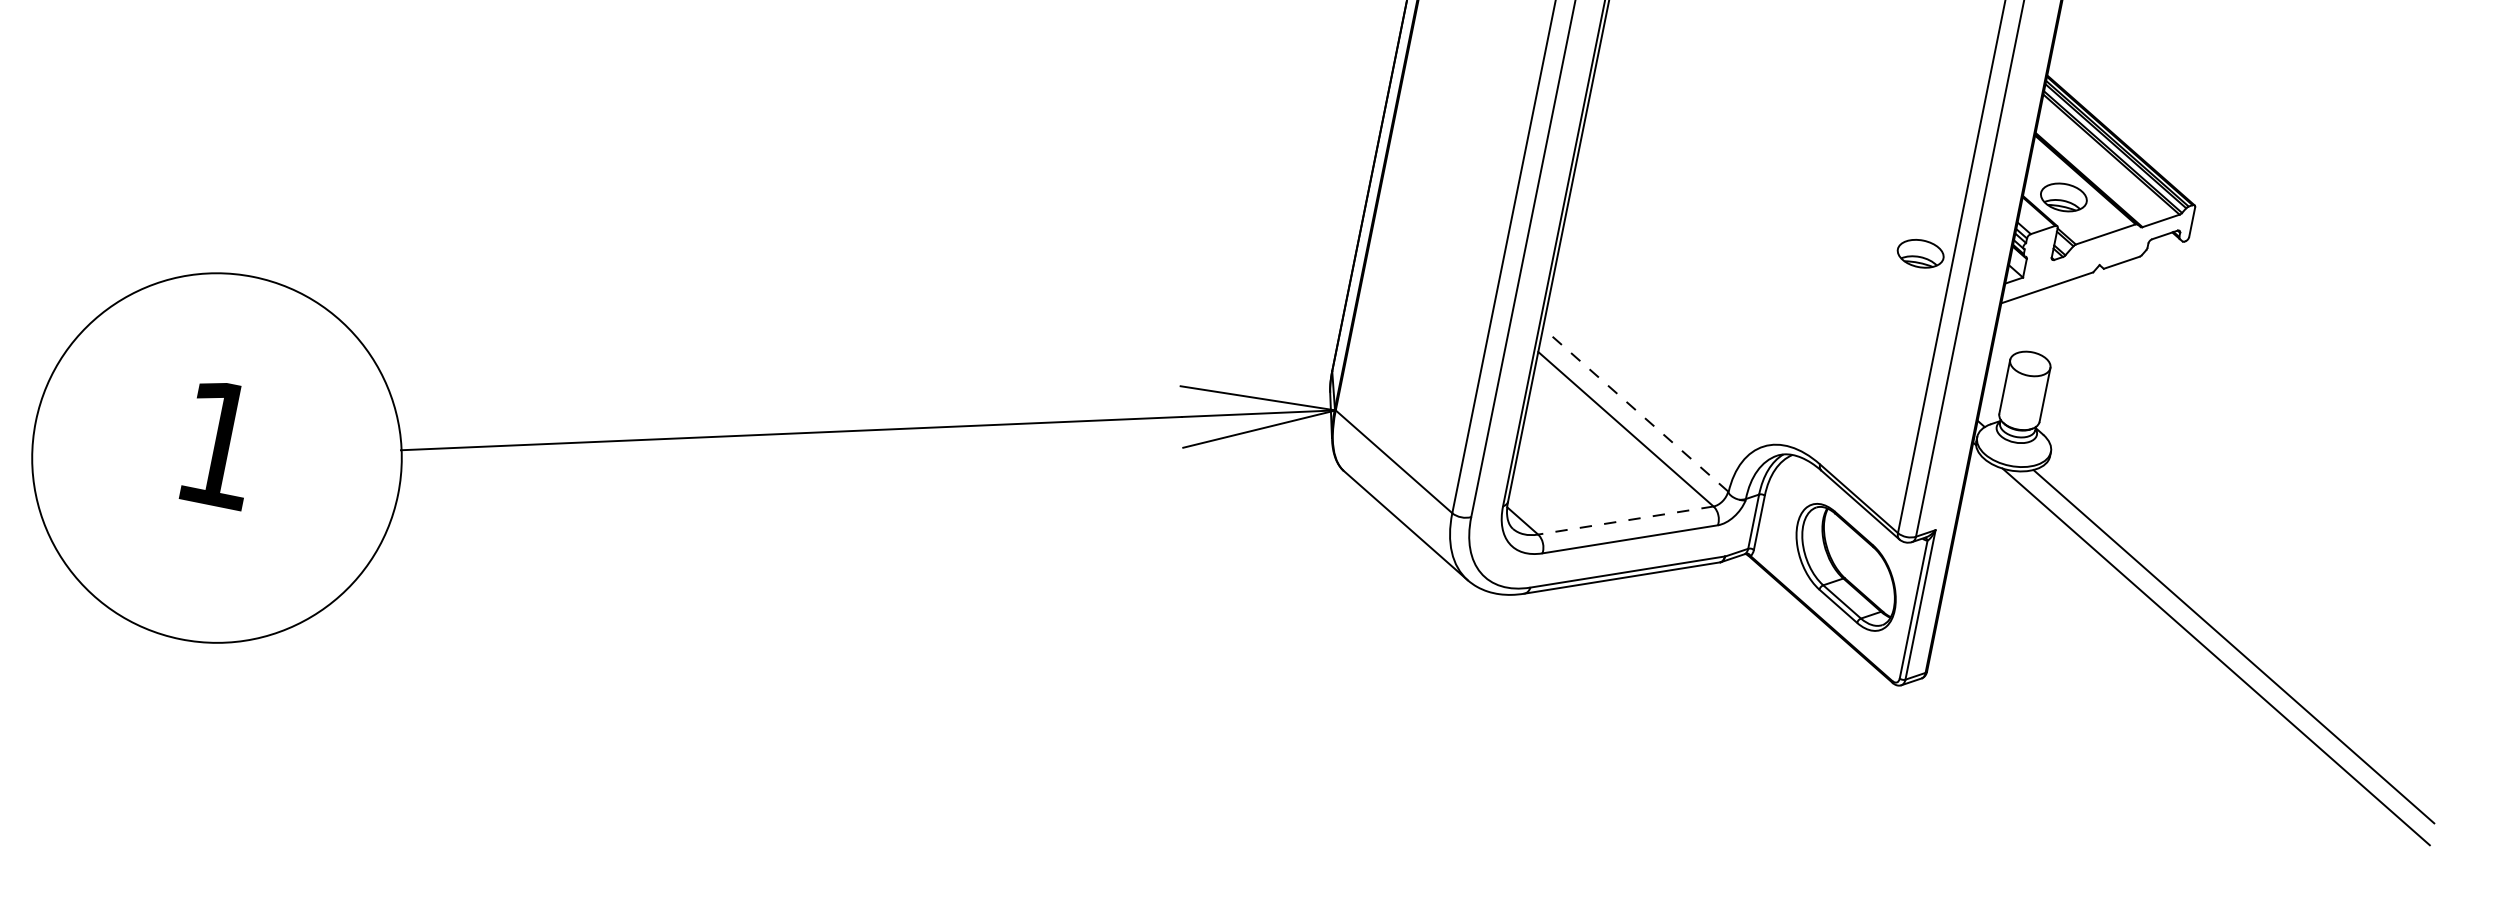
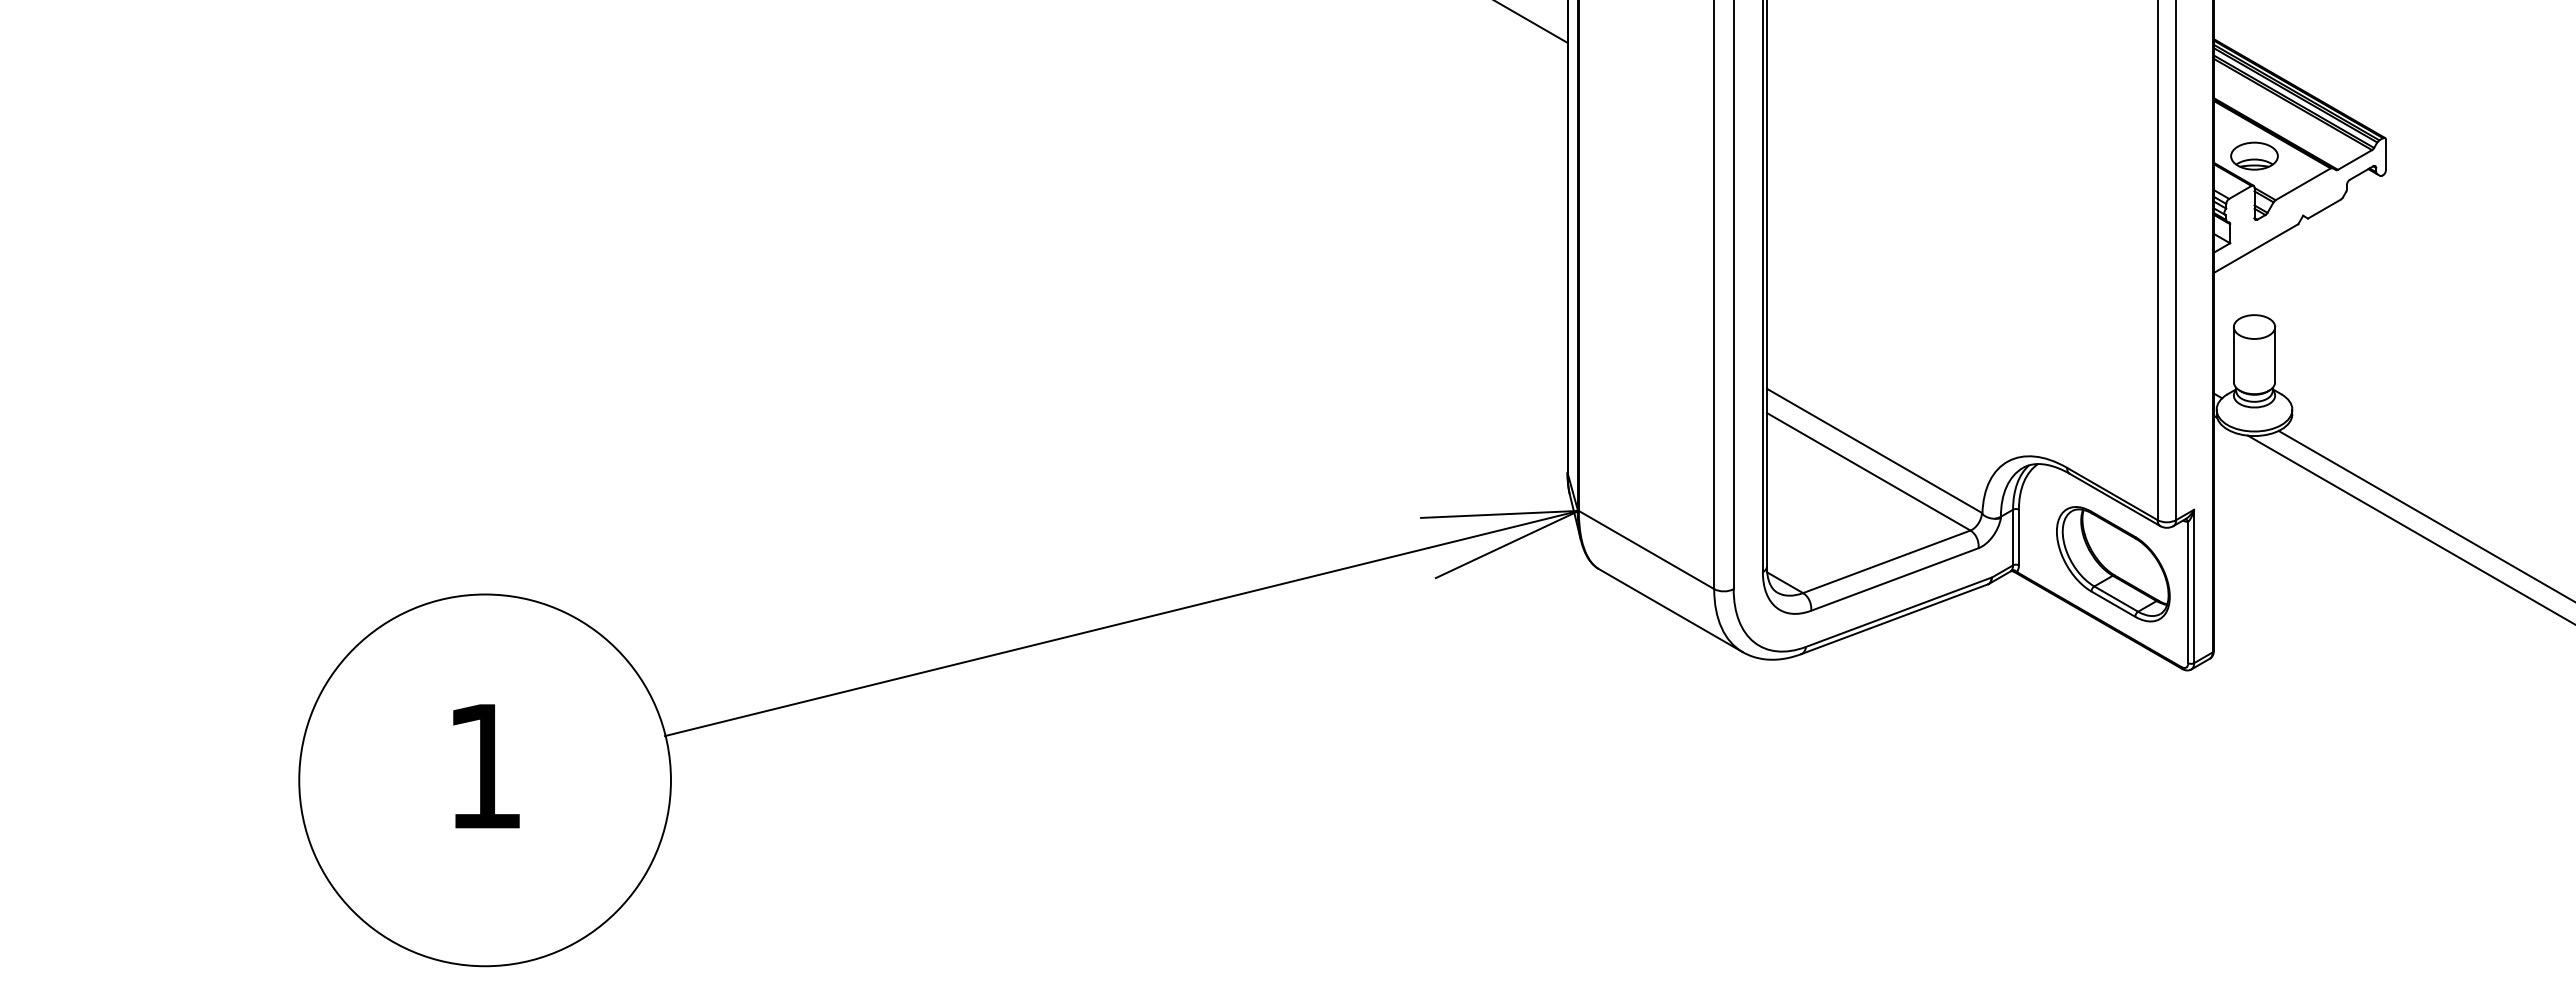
part: (1920, 253) -> (2124, 239), removed
line: (1634, 409) -> (1873, 450), dashed -> solid
line: (1625, 521) -> (1886, 562), dashed -> solid

